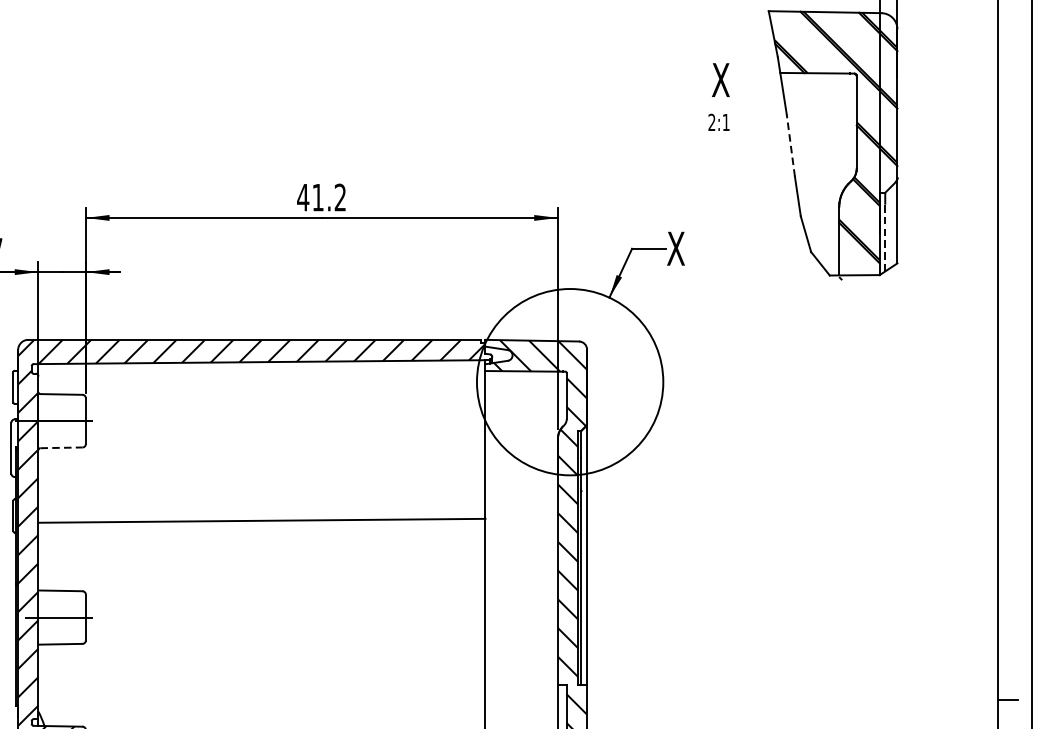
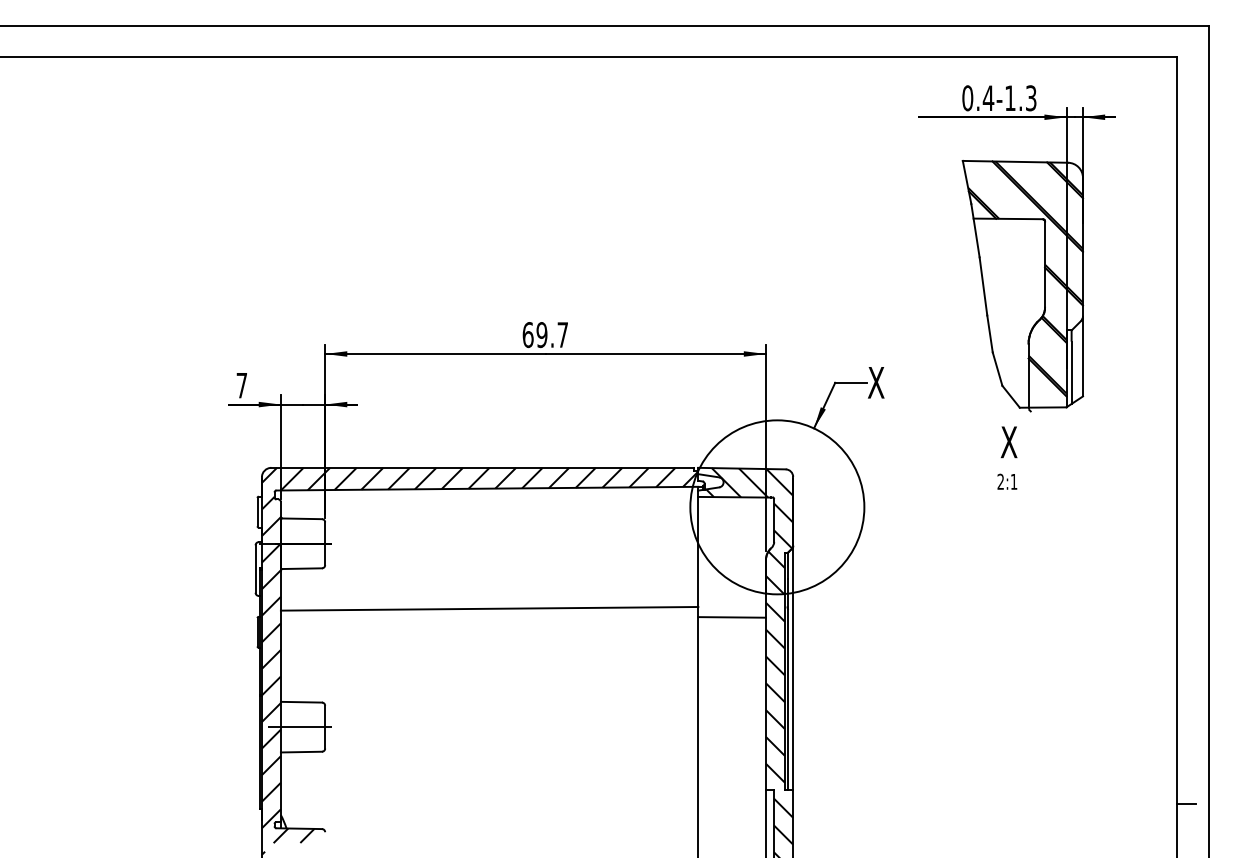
text: (719, 96) -> (1007, 457), moved
line: (790, 144) -> (983, 285), dashed -> solid
text: (320, 198) -> (544, 335), 41.2 -> 69.7
line: (885, 237) -> (1071, 372), dashed -> solid
line: (61, 447) -> (302, 568), dashed -> solid
line: (521, 500) -> (731, 617), added
line: (261, 520) -> (489, 608), moved

